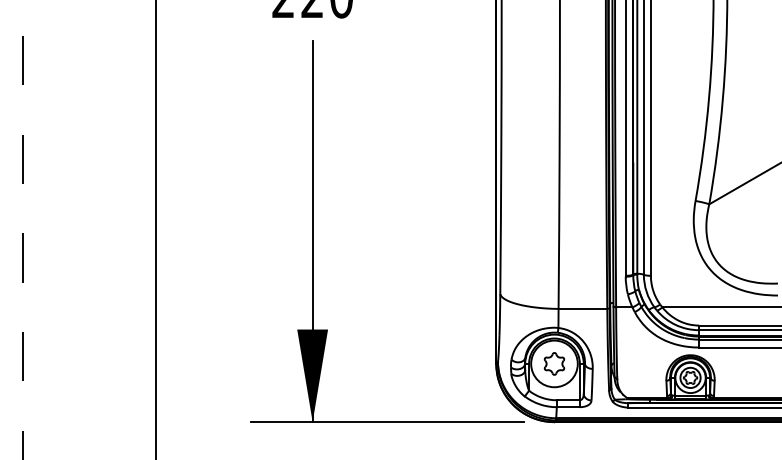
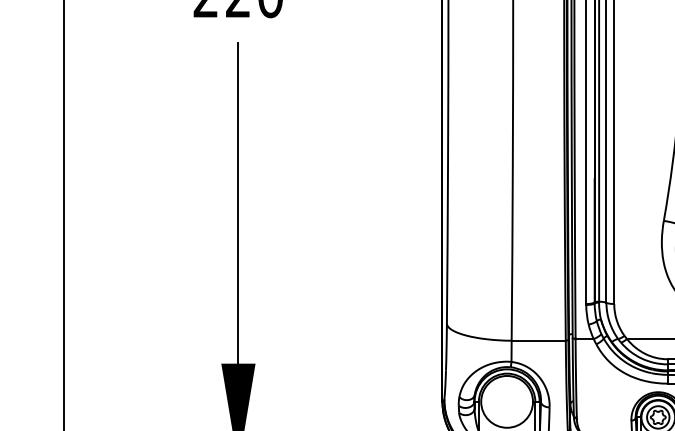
part: (554, 363) -> (507, 401), removed

